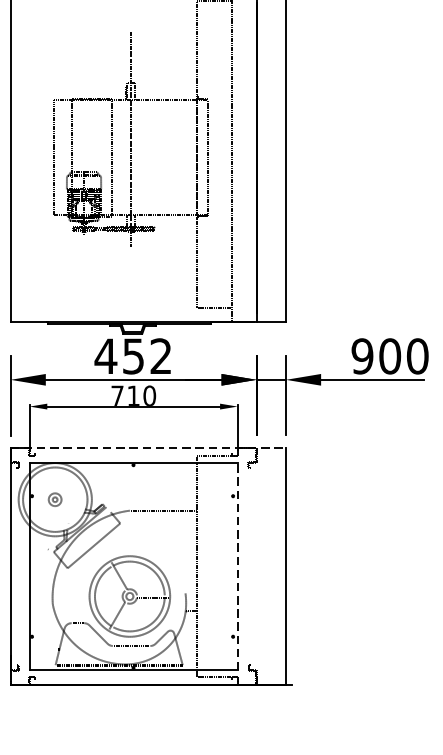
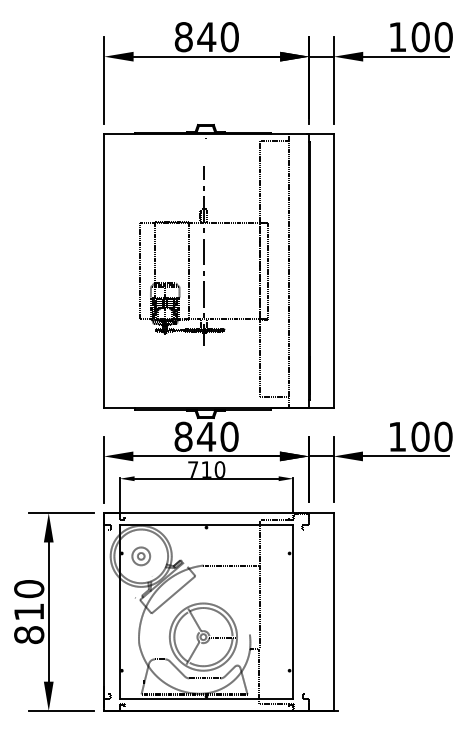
text: (132, 355) -> (205, 436), 452 -> 840
text: (362, 355) -> (397, 436), 900 -> 100
line: (147, 448) -> (218, 513), dashed -> solid
part: (54, 499) -> (140, 556), size x1.67
line: (237, 566) -> (293, 612), dashed -> solid

